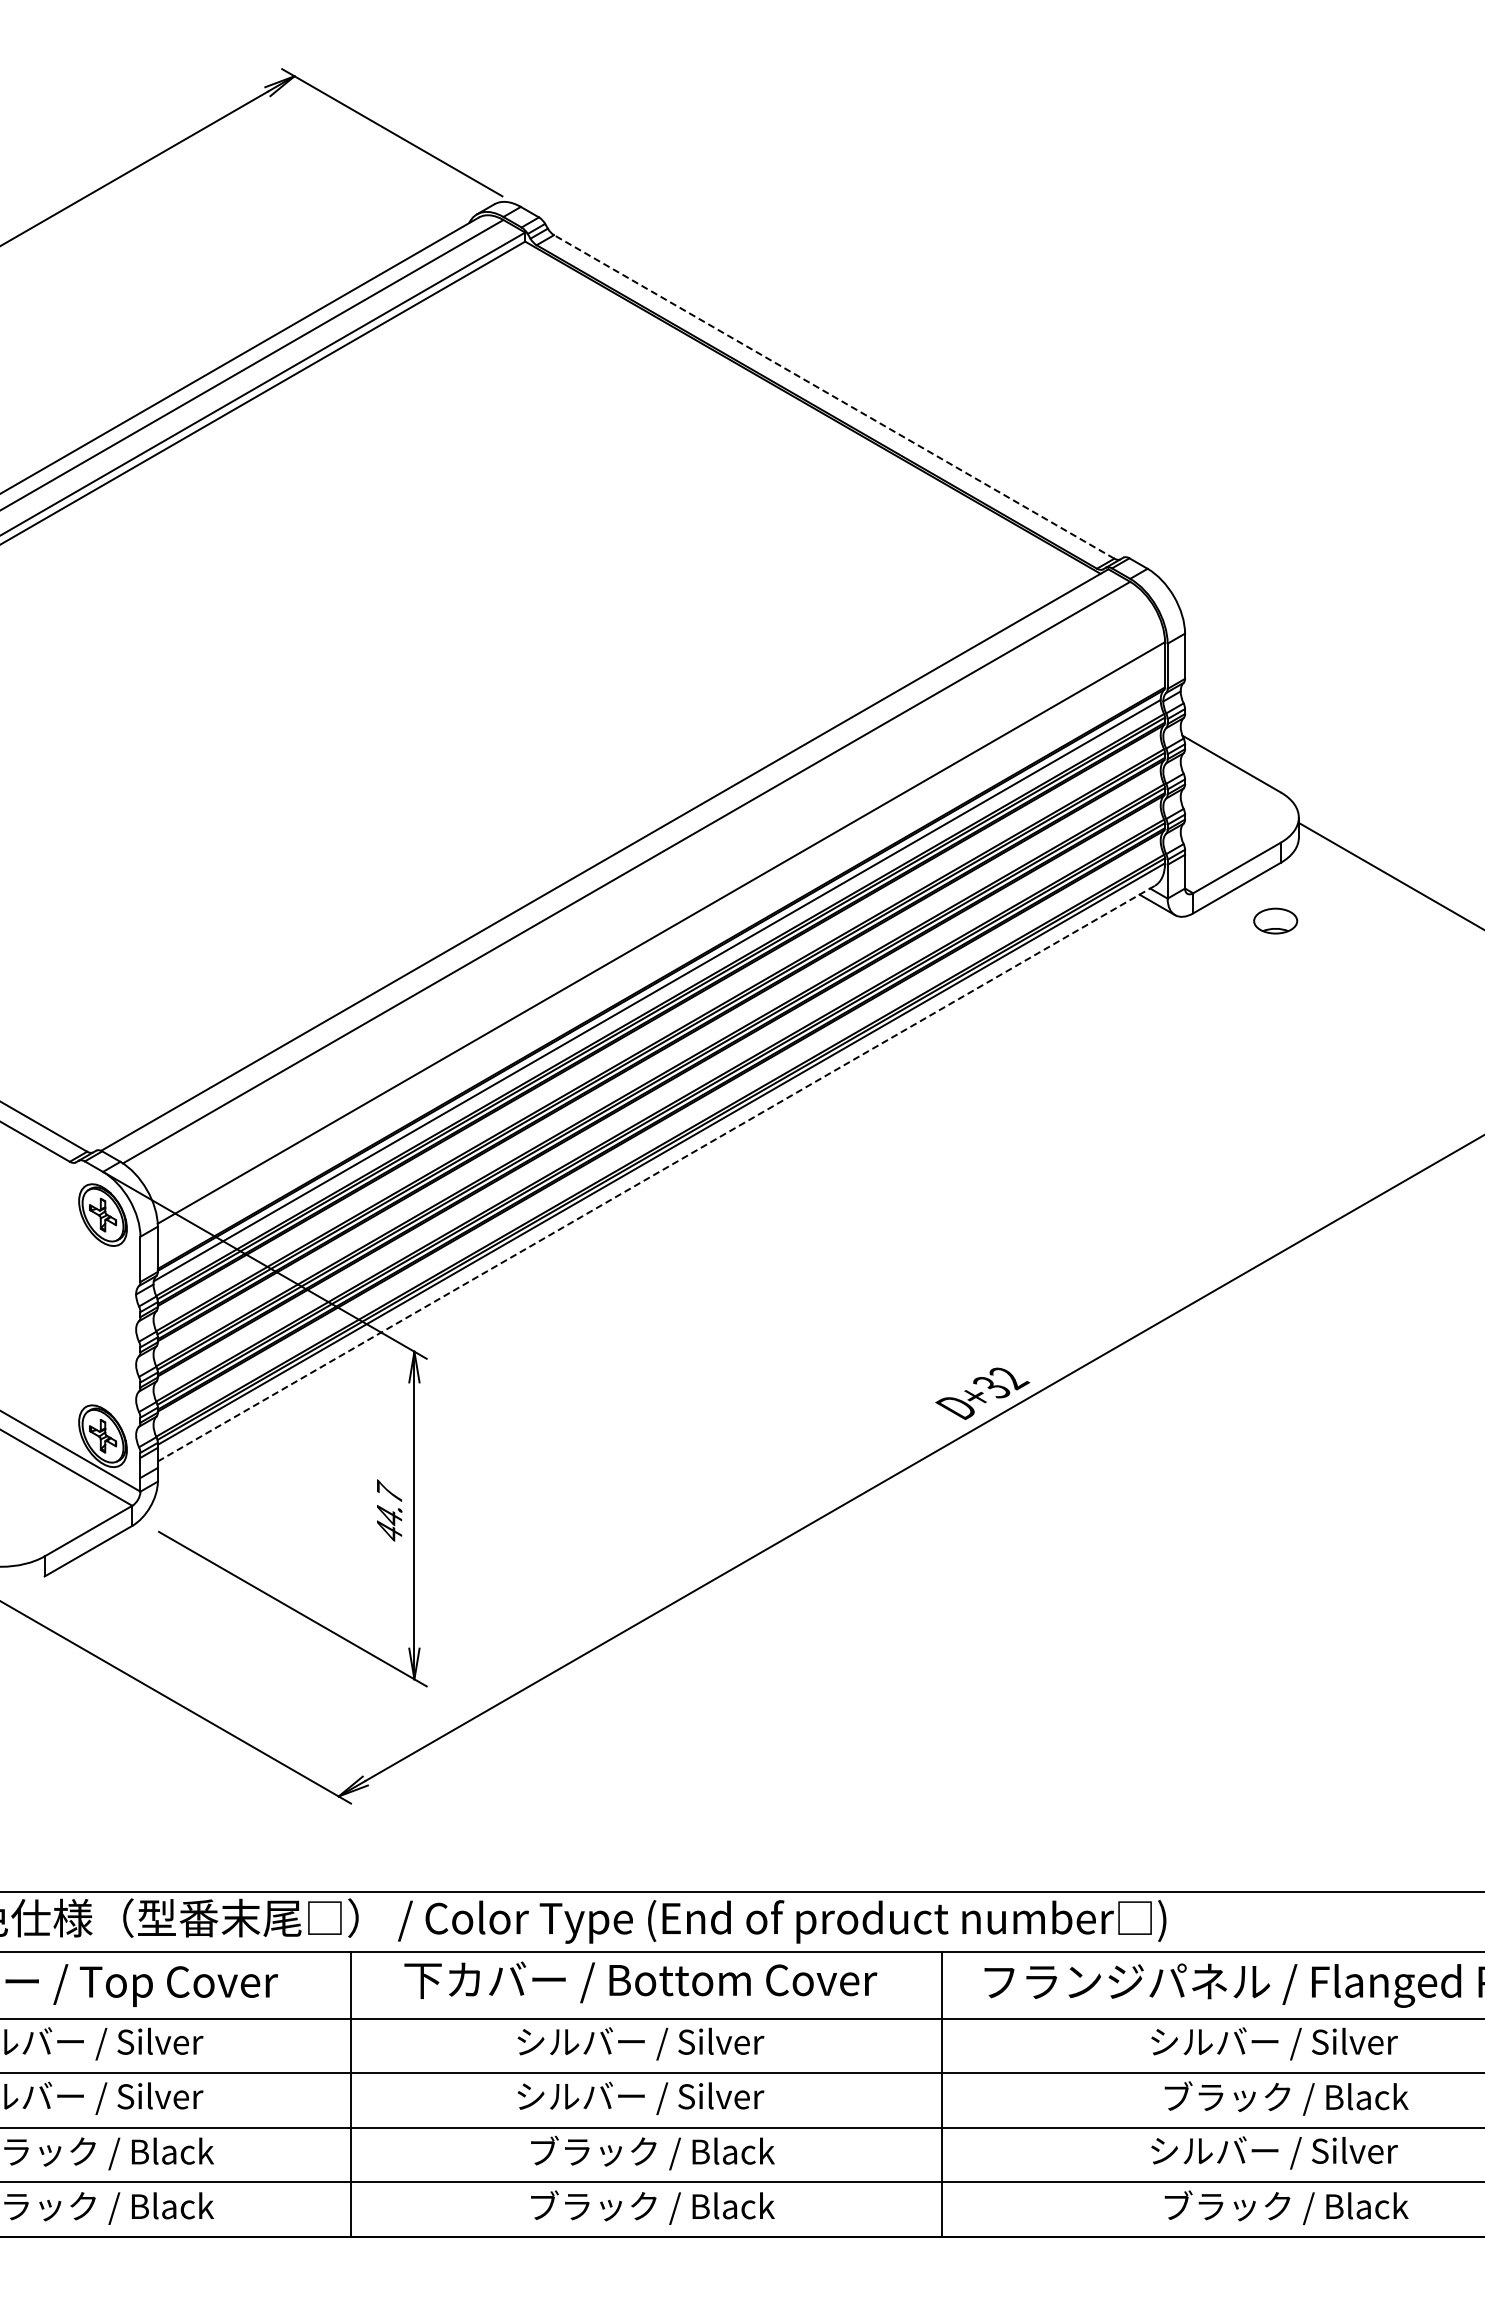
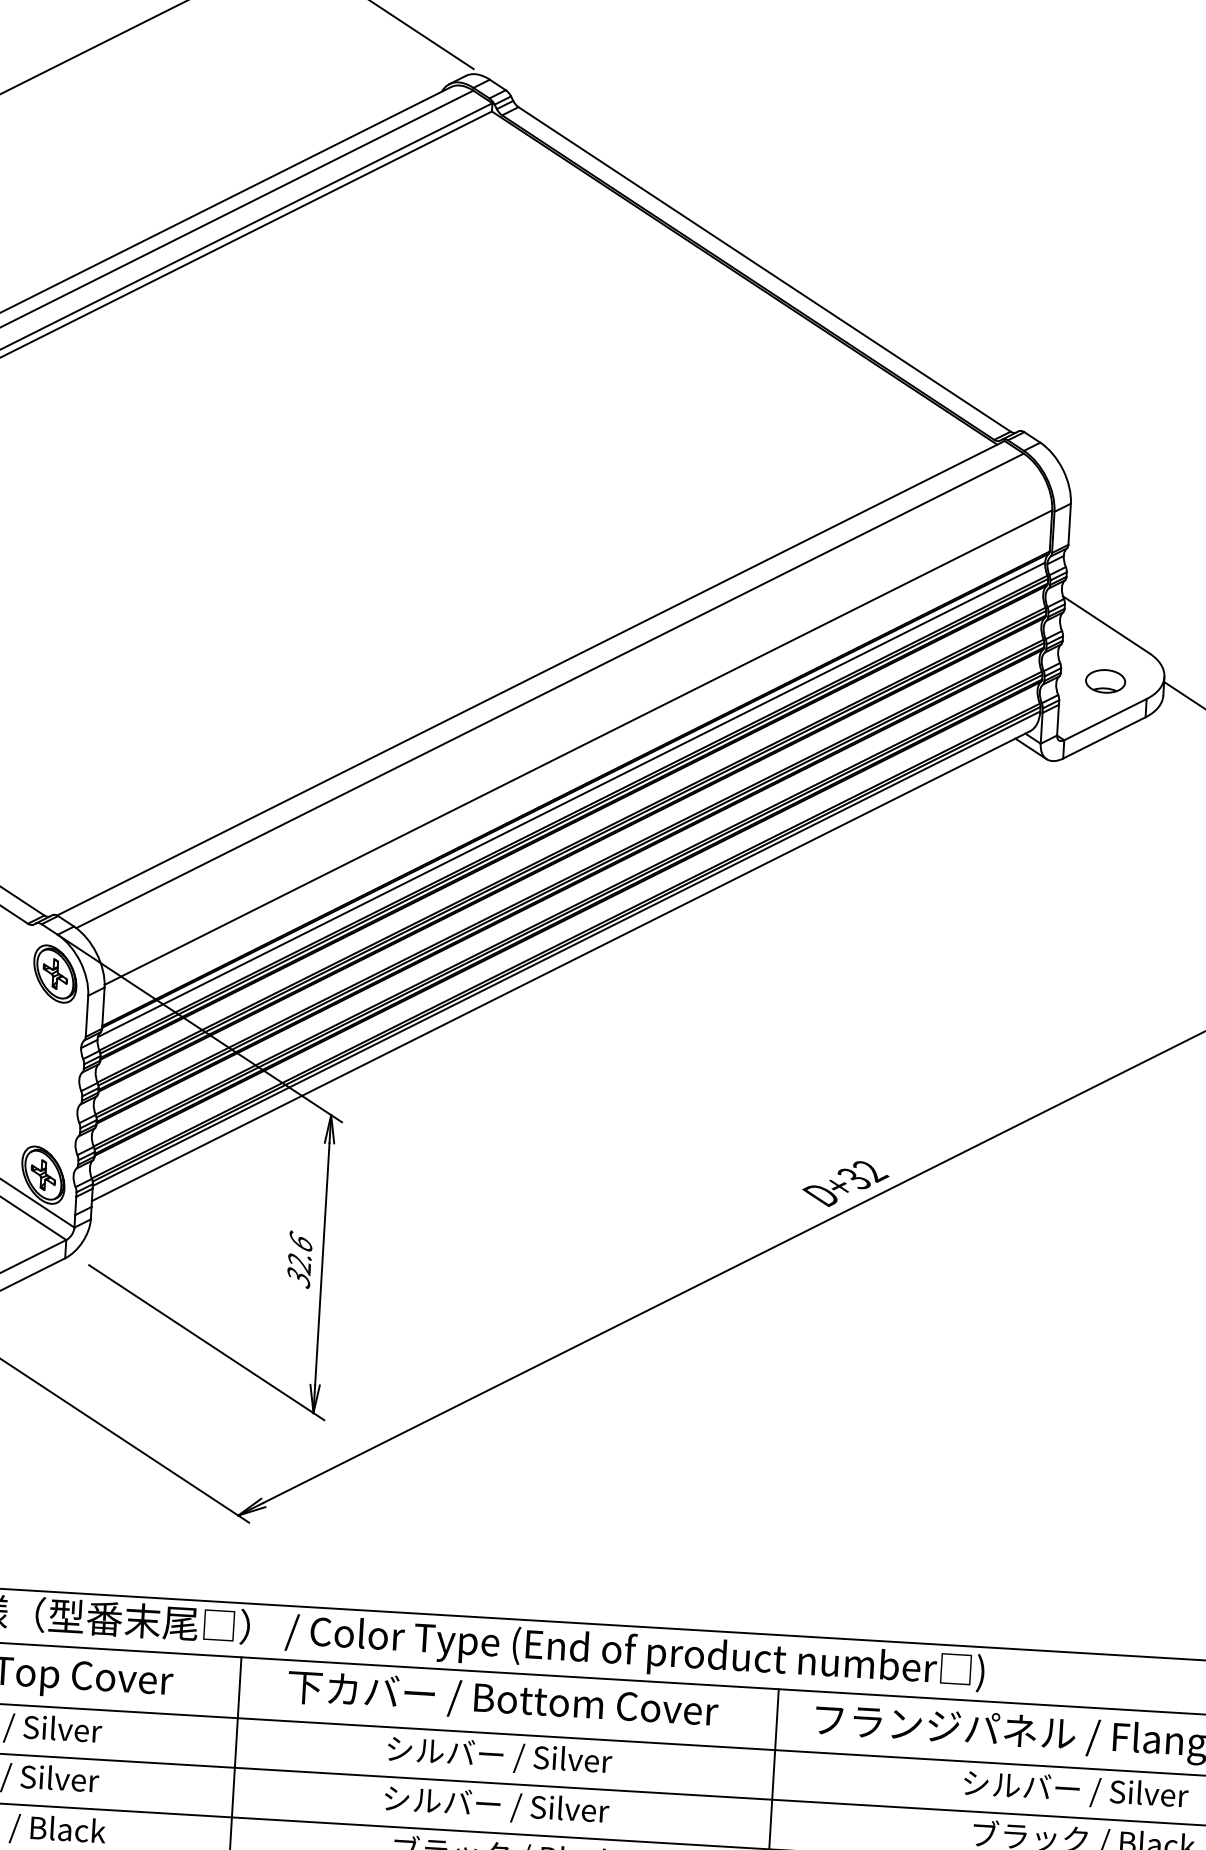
line: (834, 396) -> (764, 269), dashed -> solid
part: (1275, 920) -> (1105, 680), moved
line: (656, 1173) -> (560, 966), dashed -> solid
text: (389, 1511) -> (299, 1259), 44.7 -> 32.6

